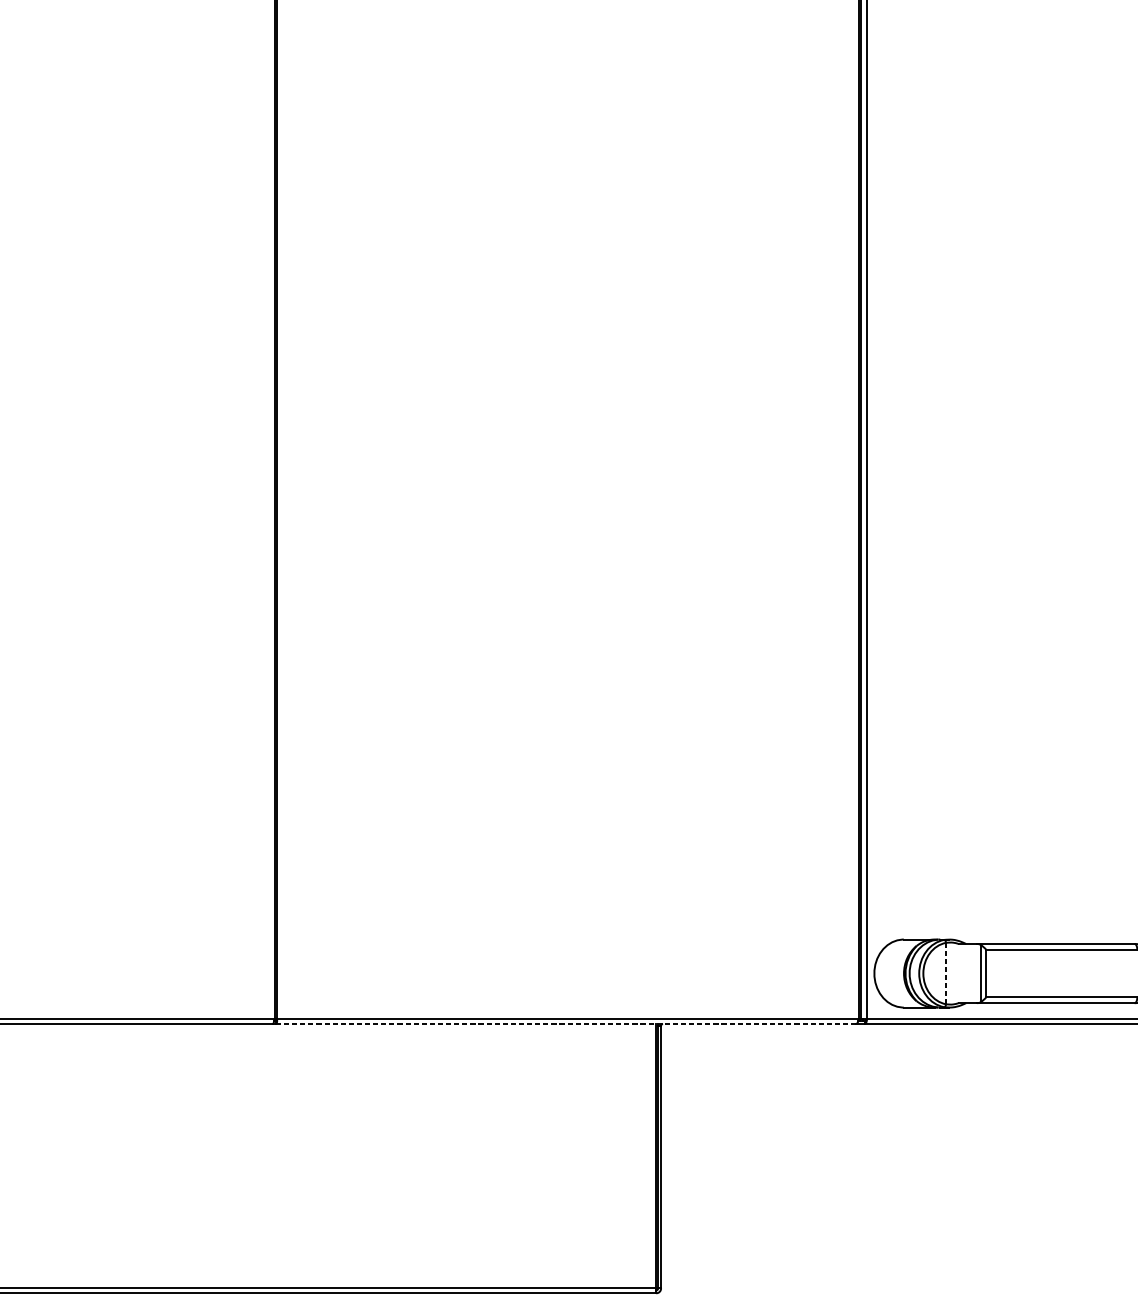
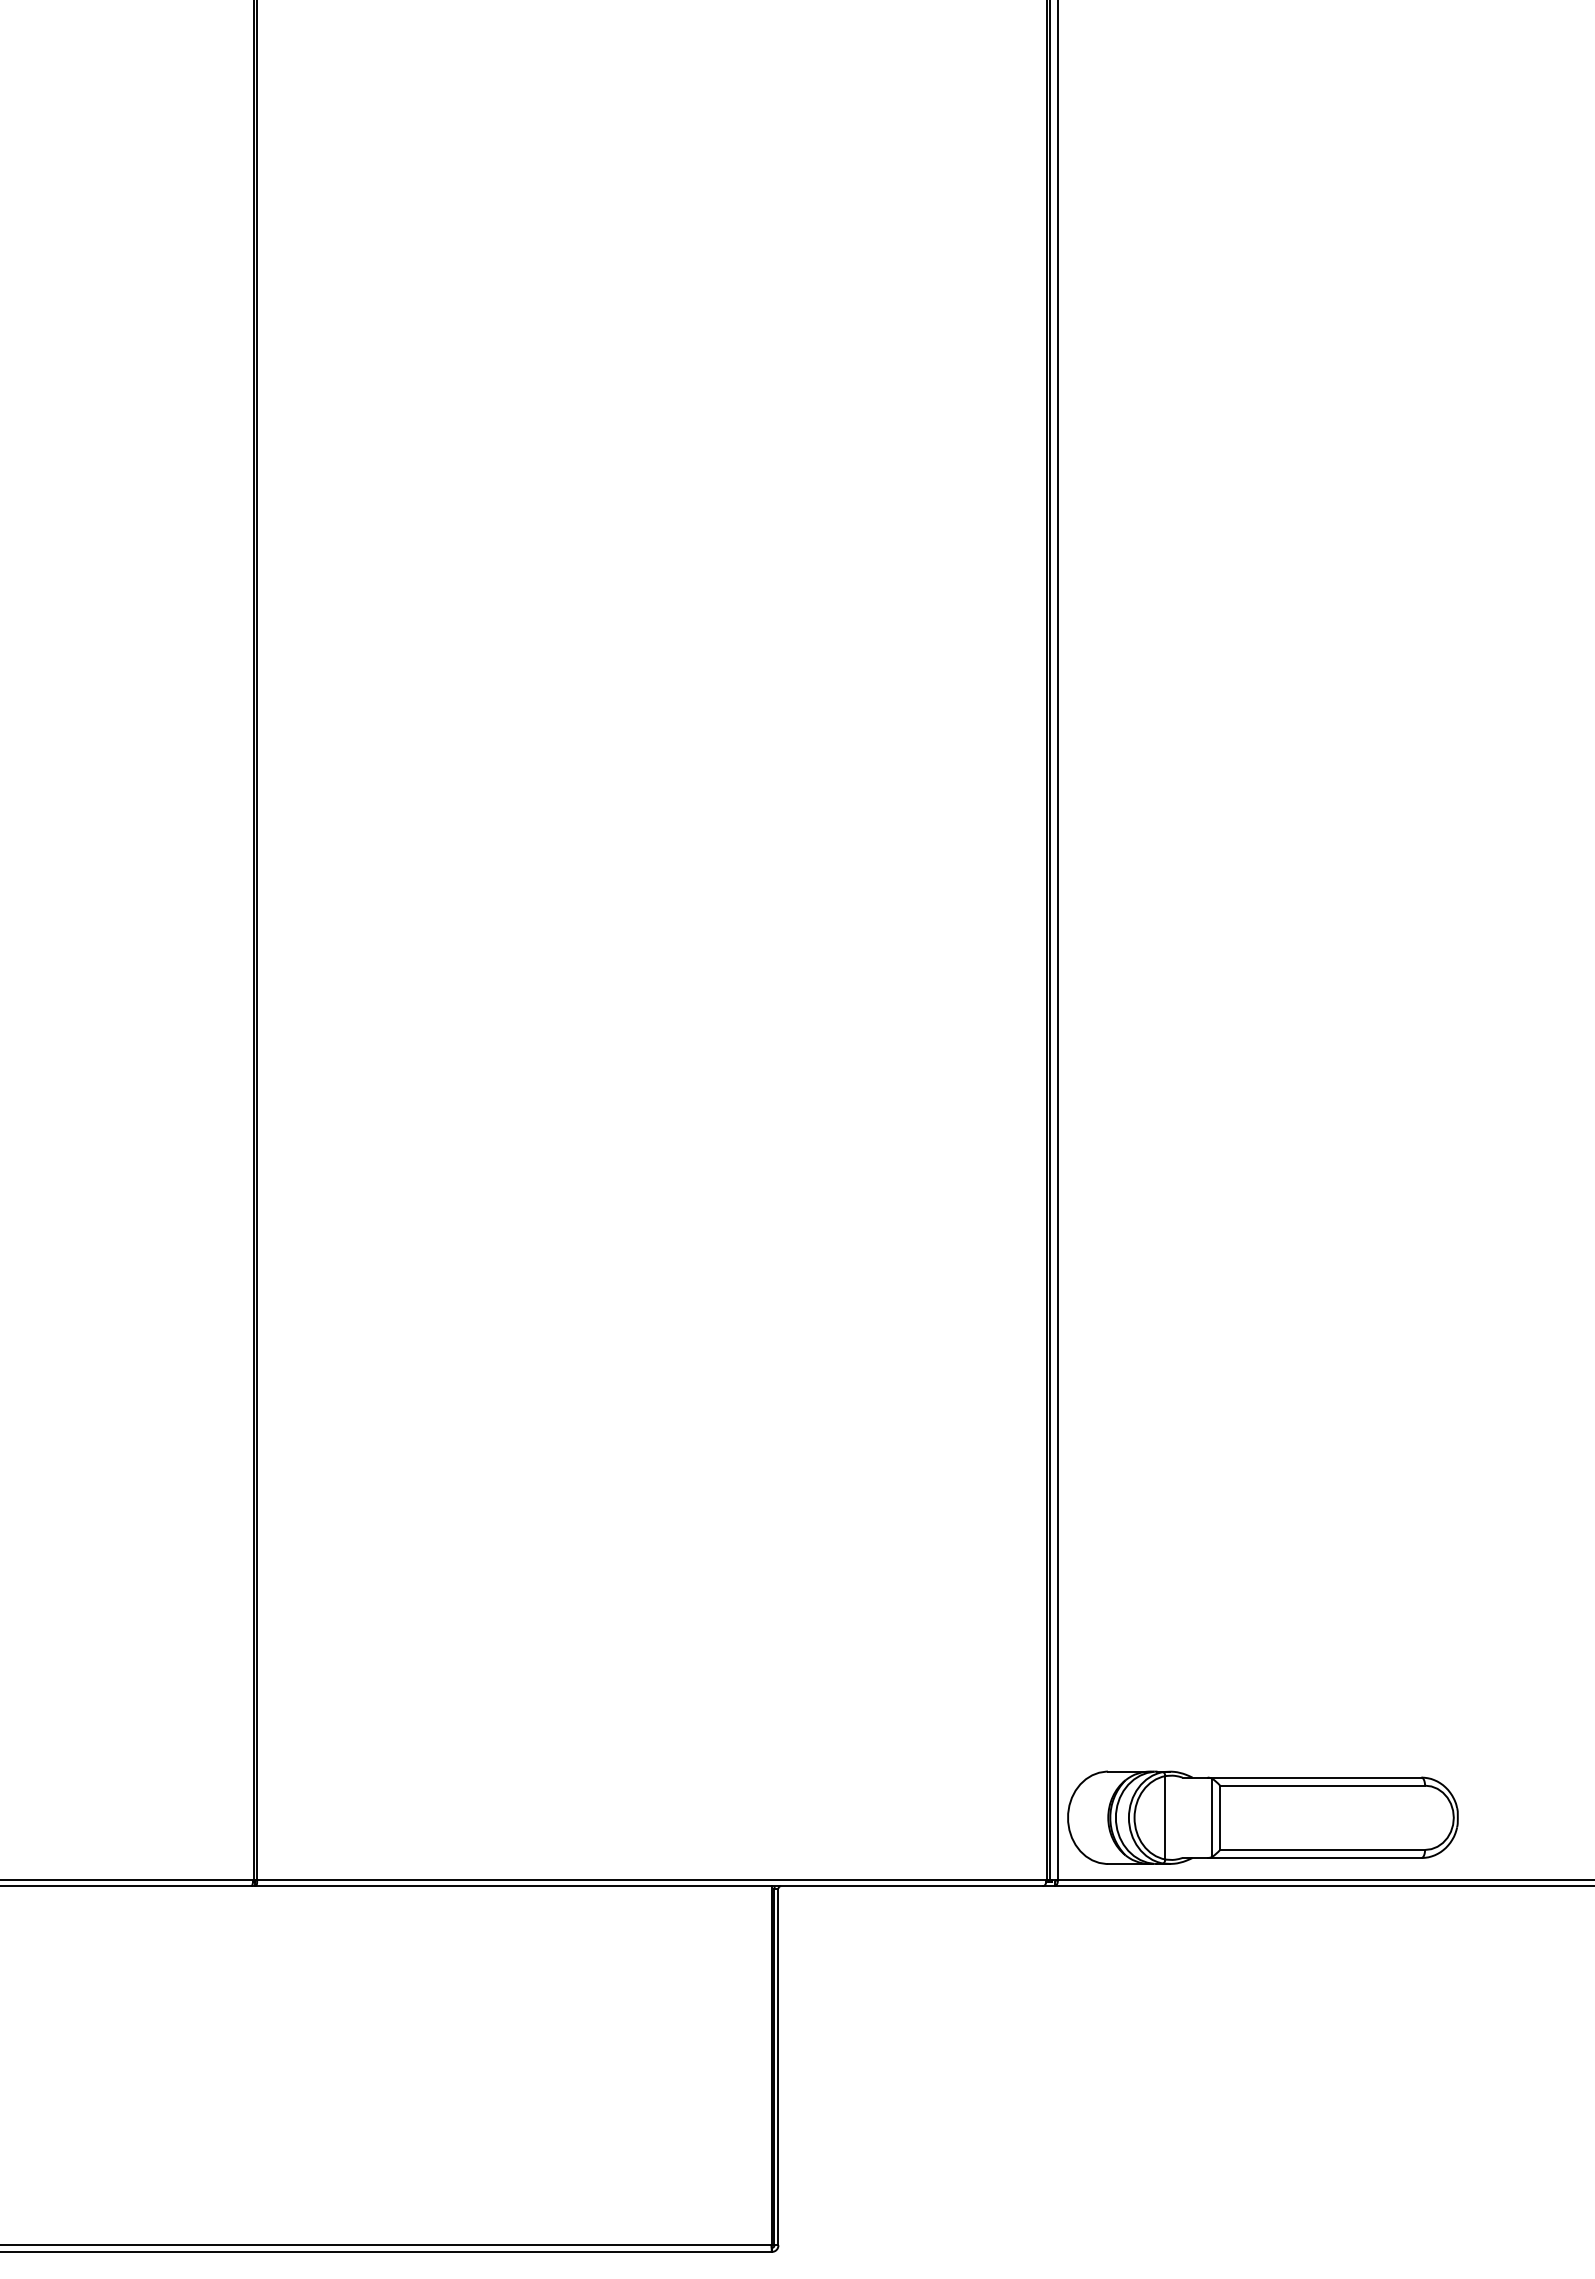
line: (946, 973) -> (1165, 1817), dashed -> solid
line: (566, 1024) -> (649, 1886), dashed -> solid

